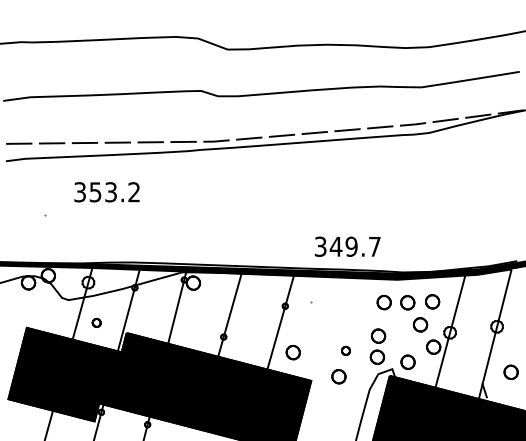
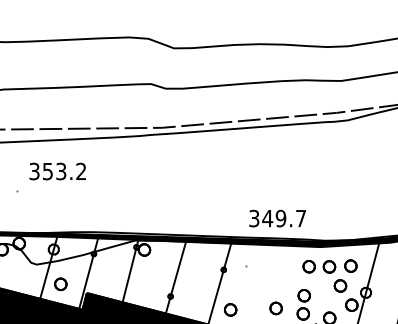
text: (106, 192) -> (57, 171), moved
part: (96, 322) -> (60, 283), size x1.67
part: (345, 350) -> (275, 308), size x1.67

